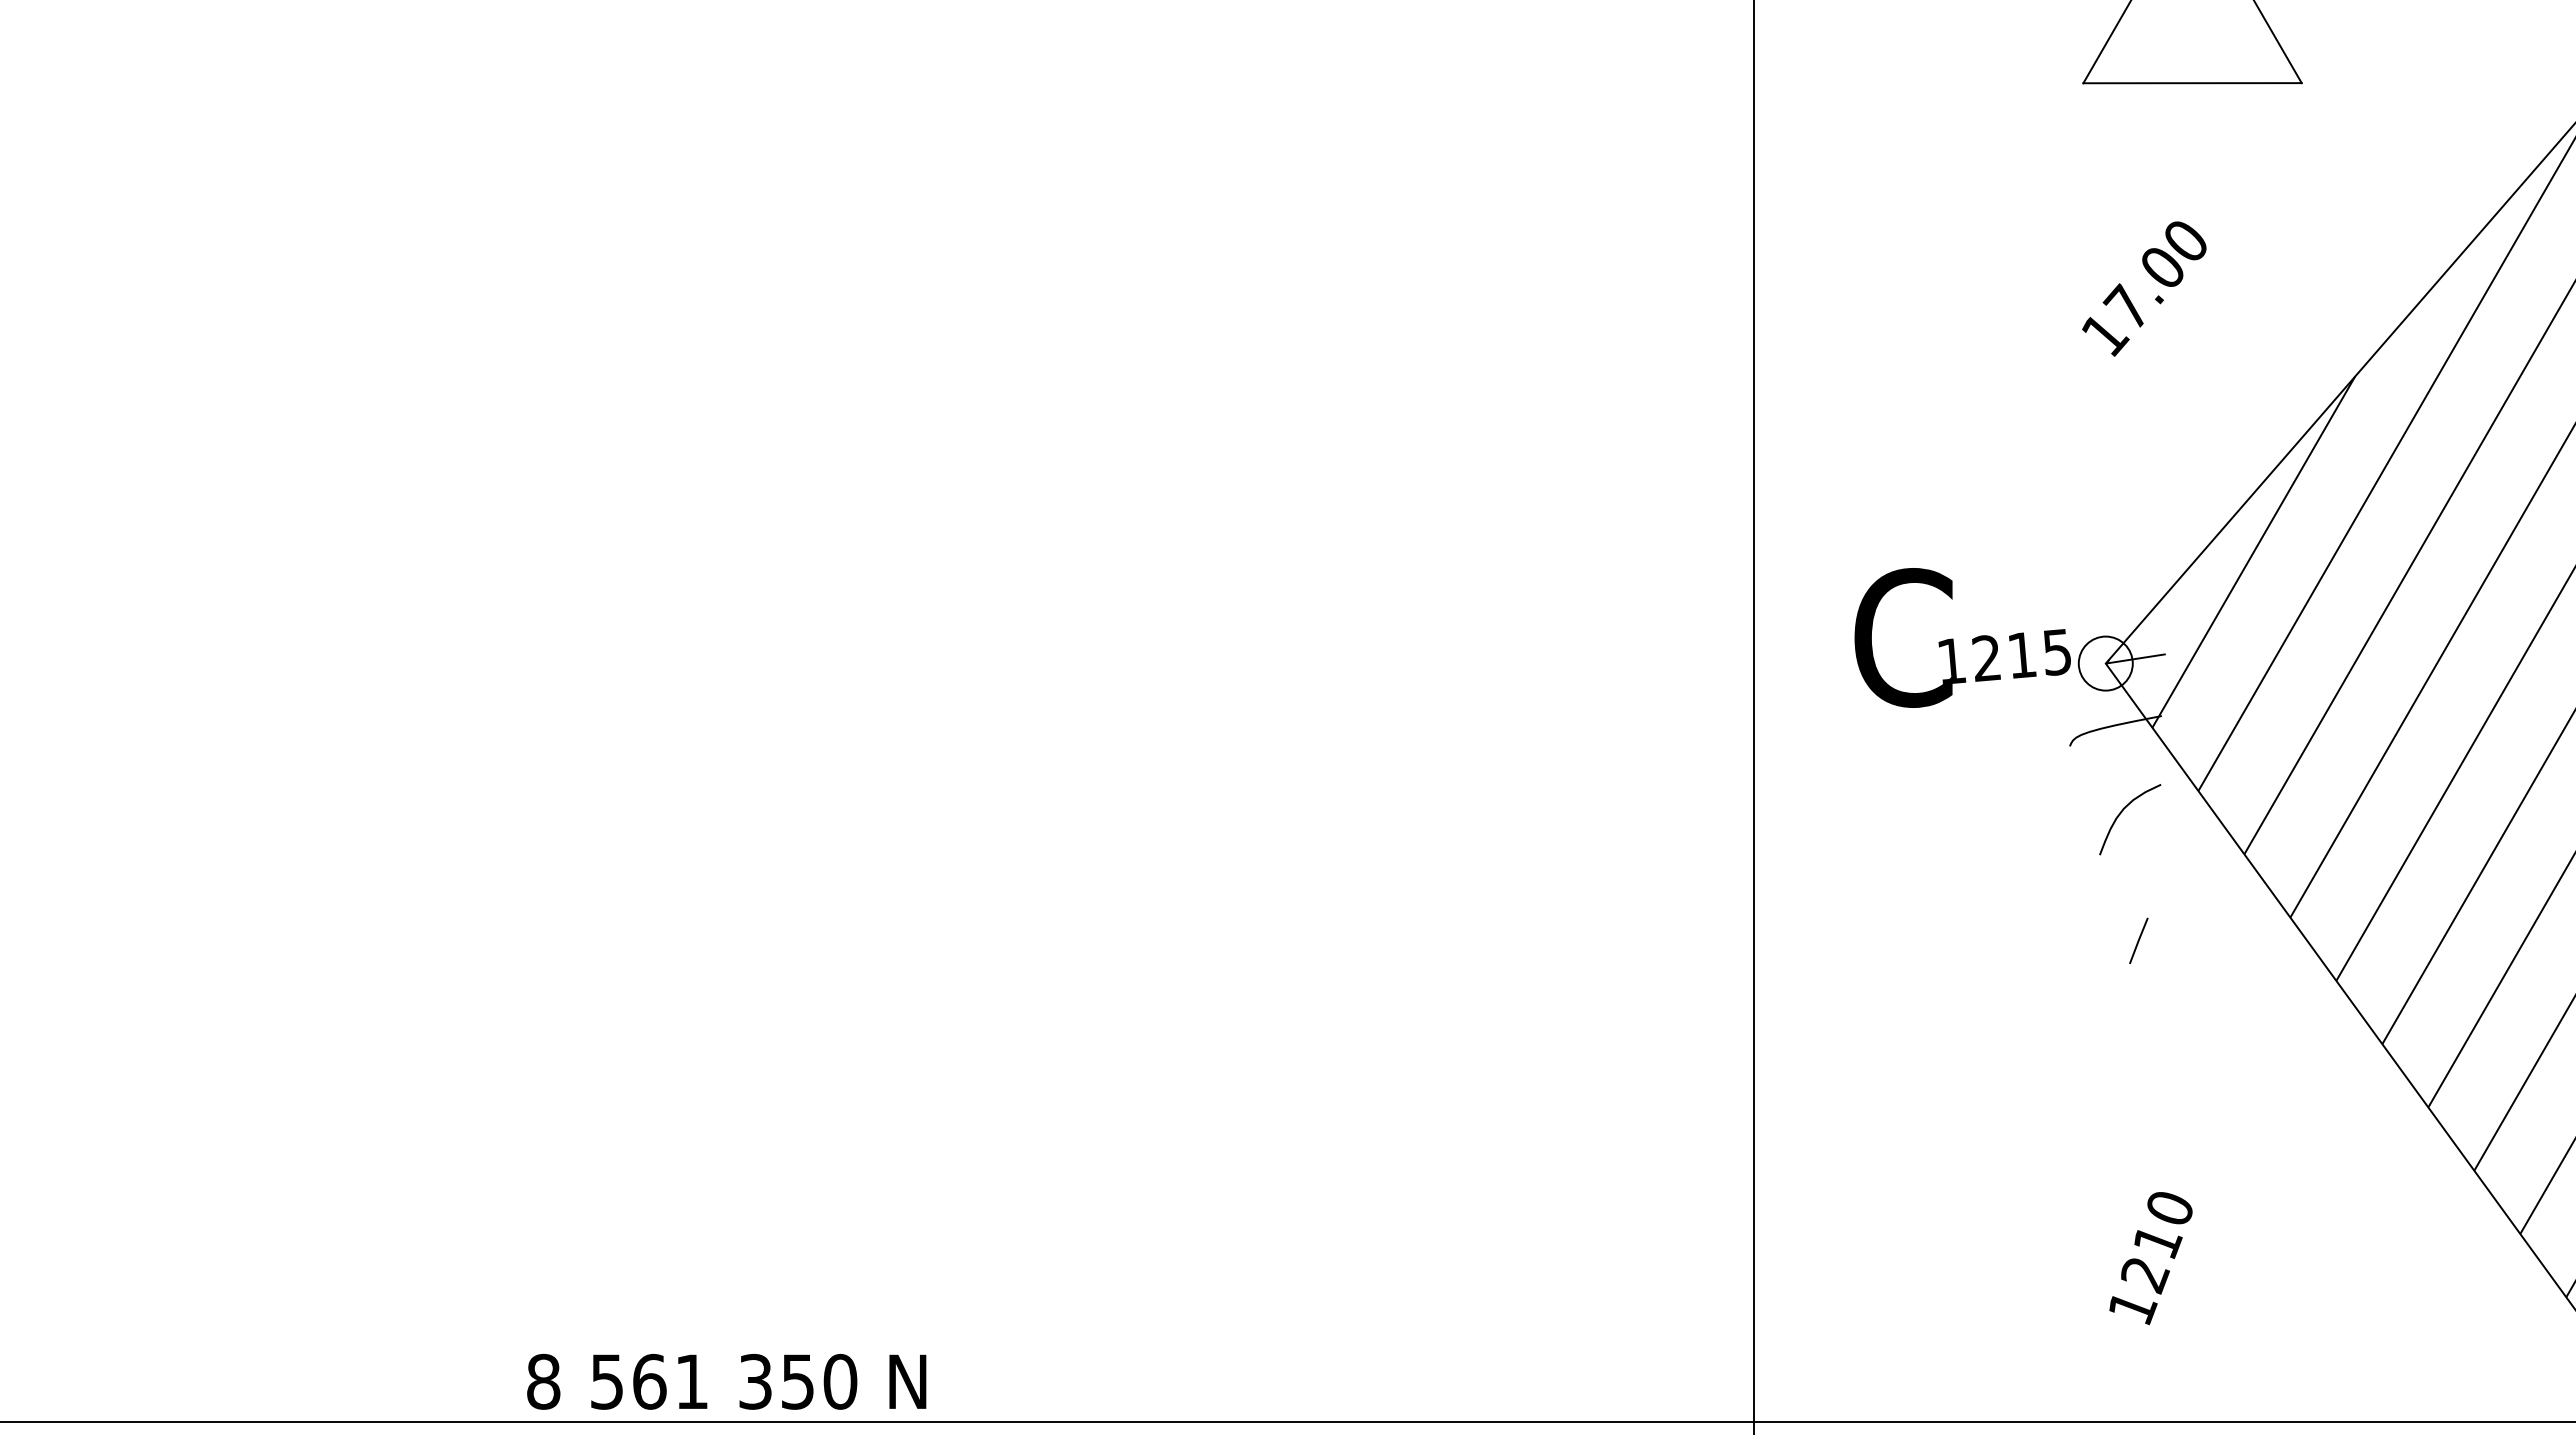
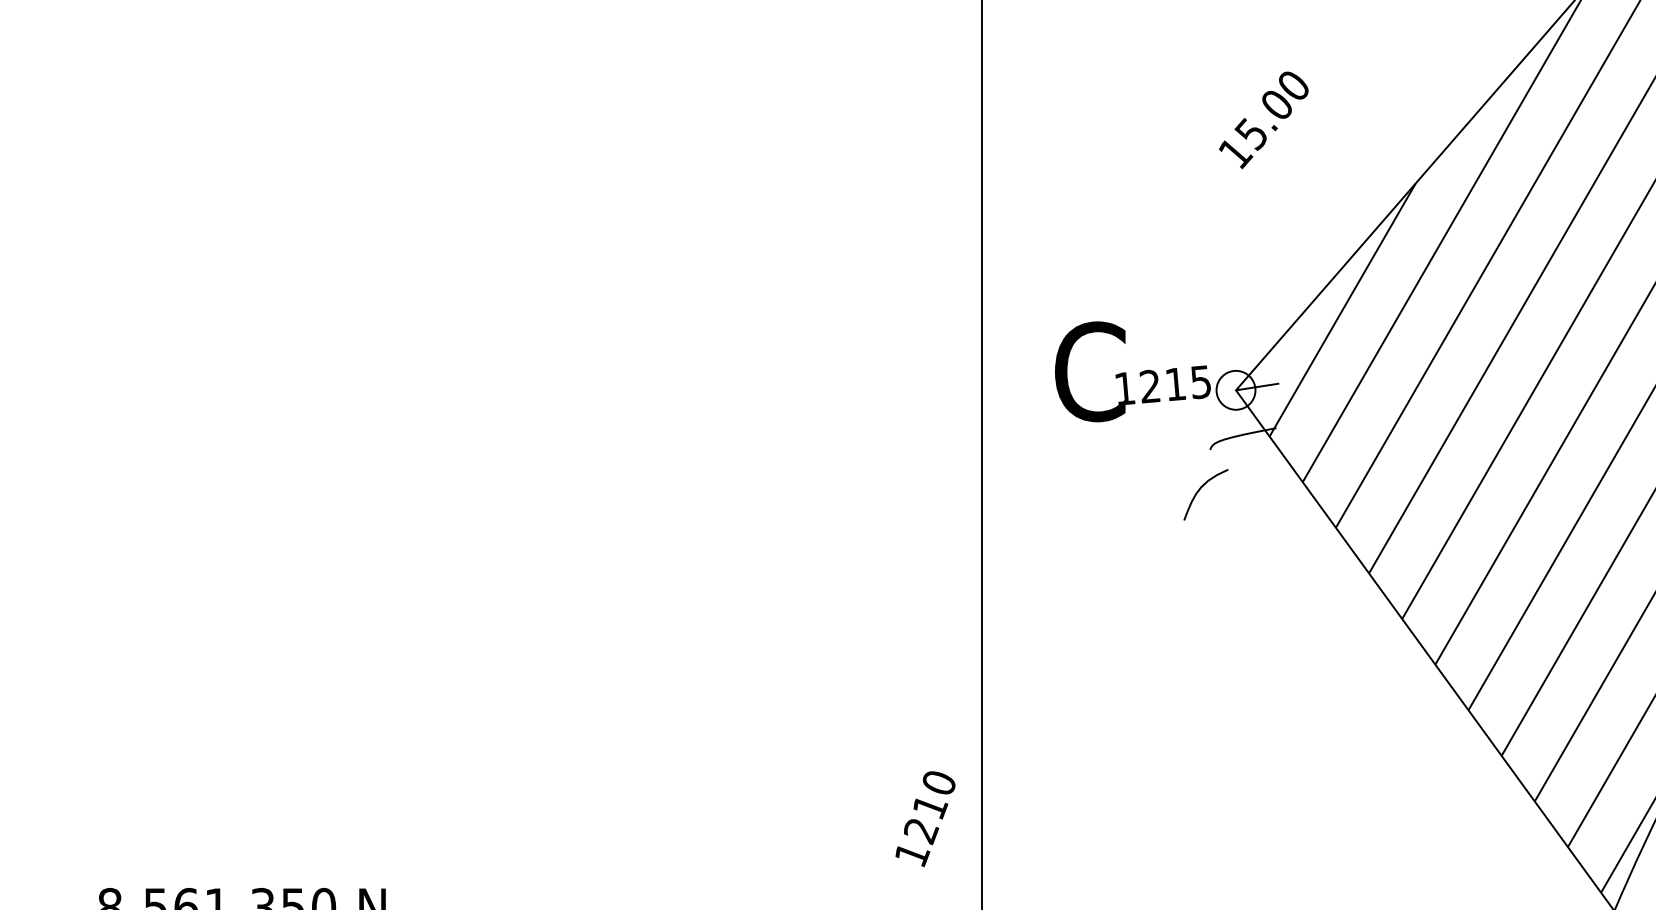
text: (2125, 307) -> (1250, 133), 17.00 -> 15.00
curve: (2122, 812) -> (1200, 489), moved
line: (2138, 940) -> (1259, 589), removed
text: (2150, 1258) -> (925, 819), moved

